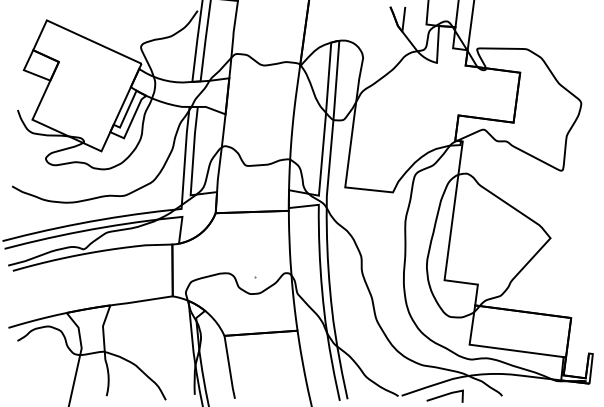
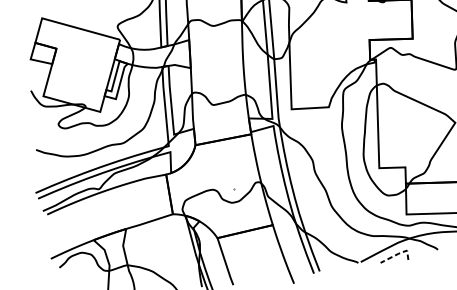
line: (451, 392) -> (398, 253), solid -> dashed

